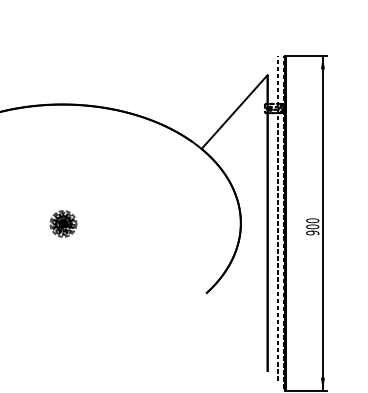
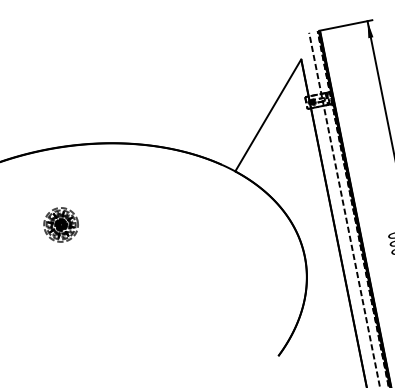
part: (63, 223) -> (61, 224), moved

